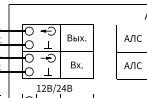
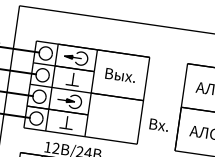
text: (76, 64) -> (158, 124), moved

